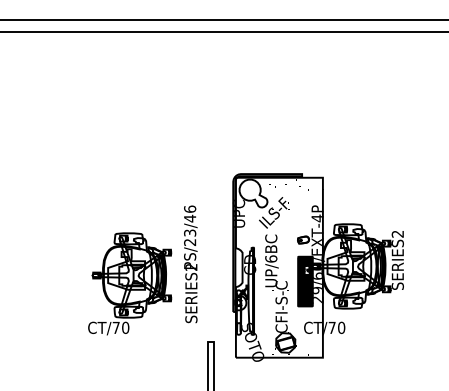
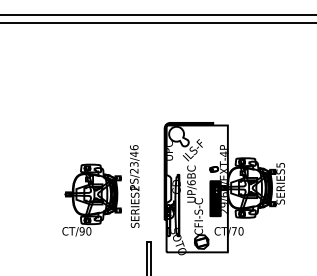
text: (397, 233) -> (280, 164), SERIES2 -> SERIES5
text: (115, 327) -> (81, 231), CT/70 -> CT/90

